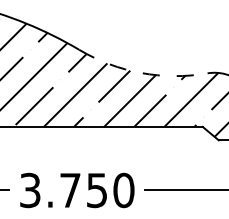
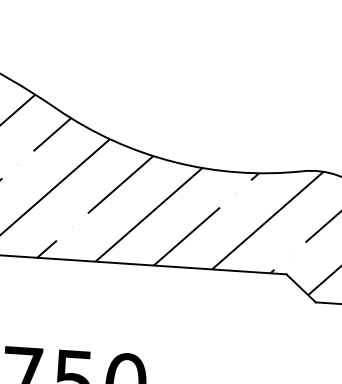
arc: (141, 73) -> (174, 163), dashed -> solid

